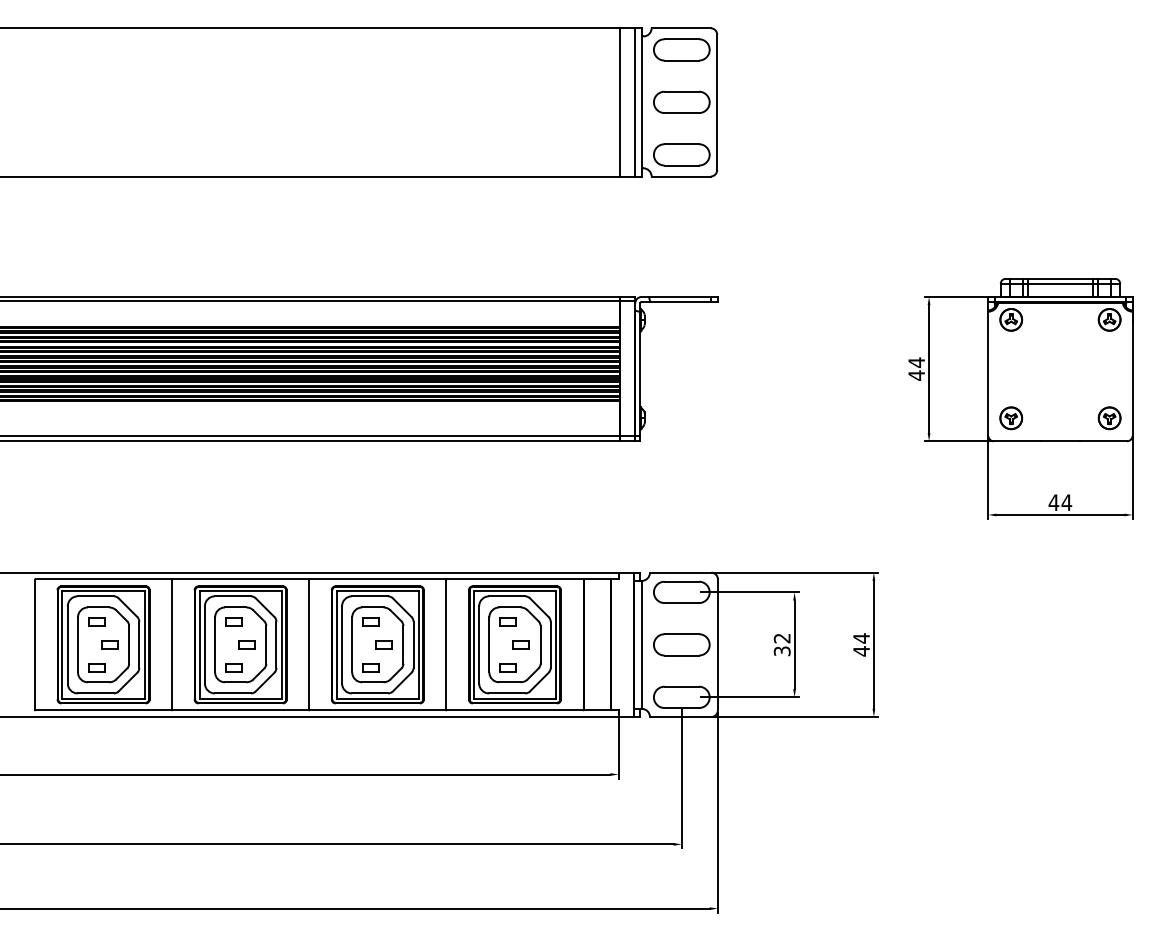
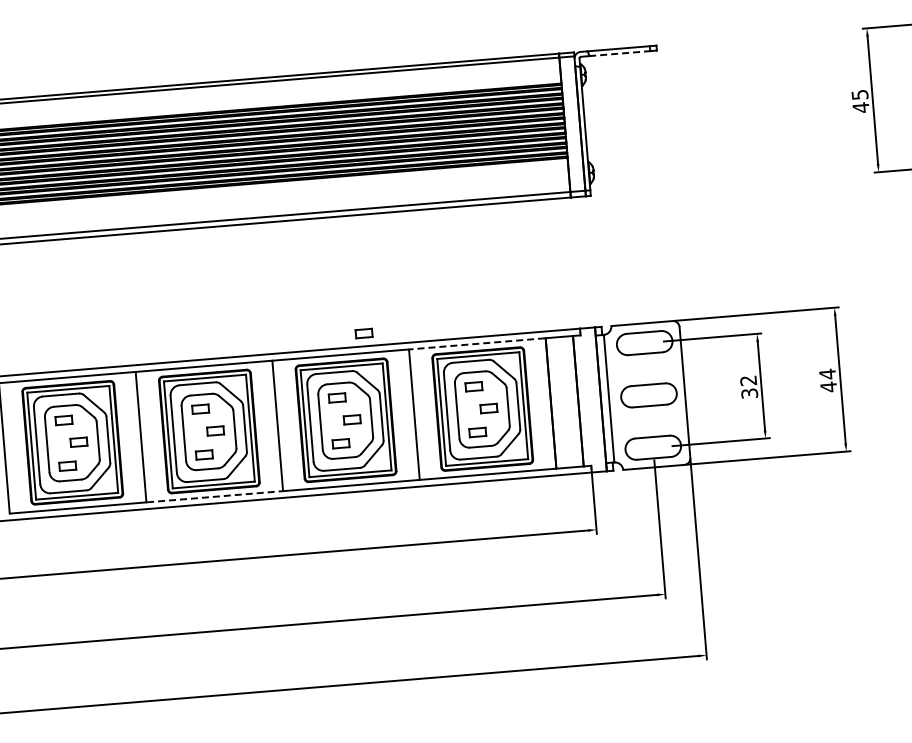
line: (680, 301) -> (619, 53), solid -> dashed
text: (916, 362) -> (859, 94), 44 -> 45
part: (402, 559) -> (363, 333), added
line: (514, 579) -> (476, 343), solid -> dashed
line: (240, 710) -> (214, 496), solid -> dashed

